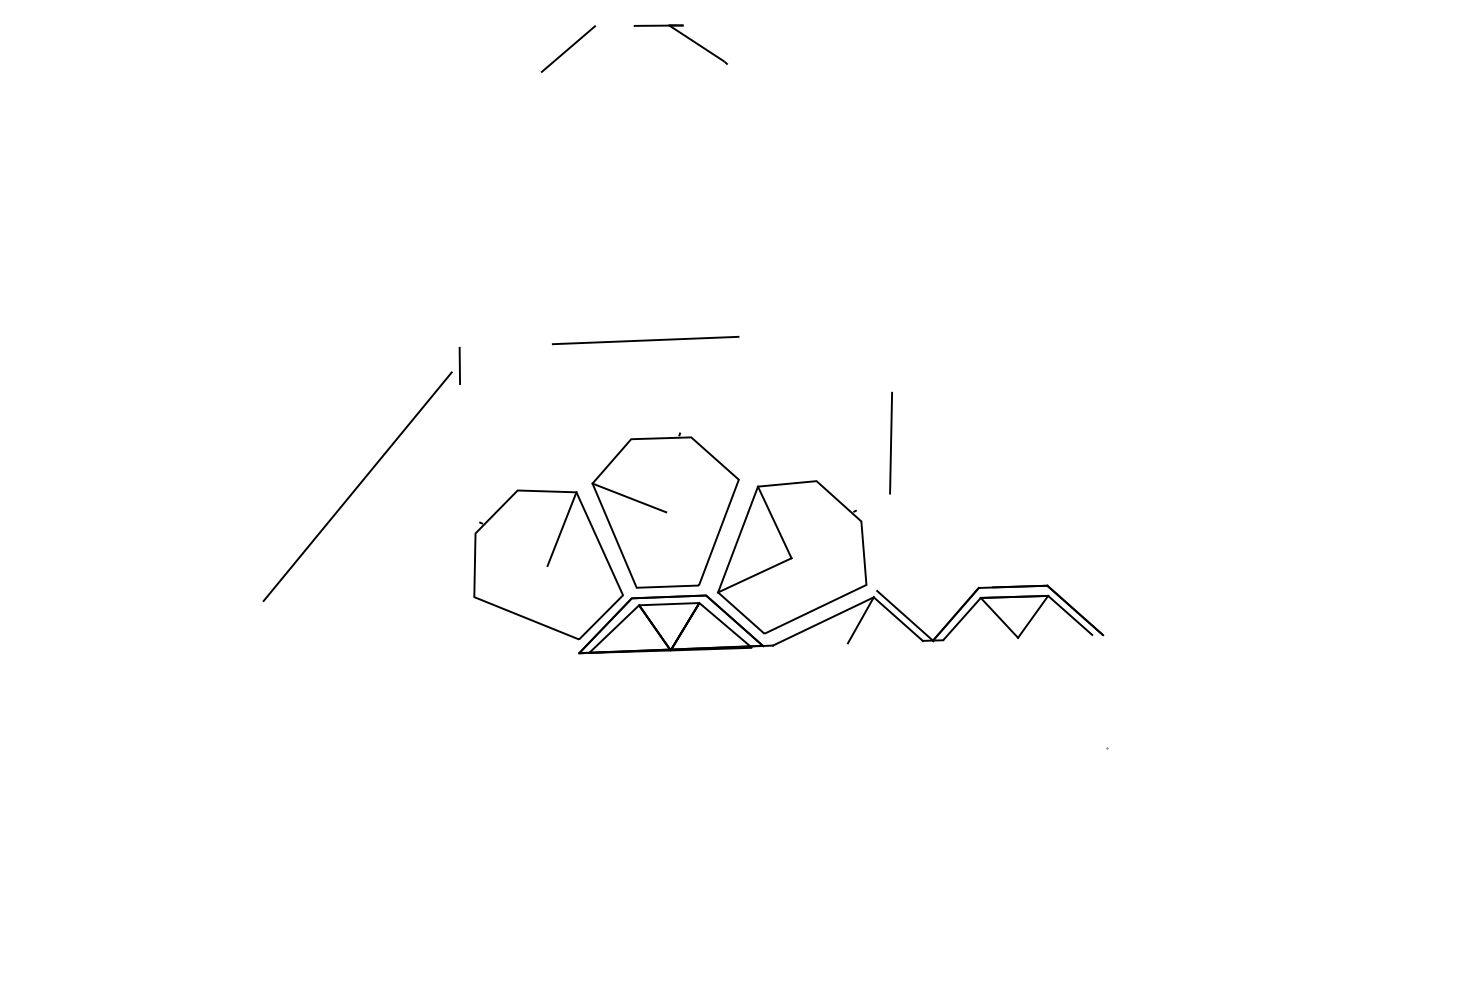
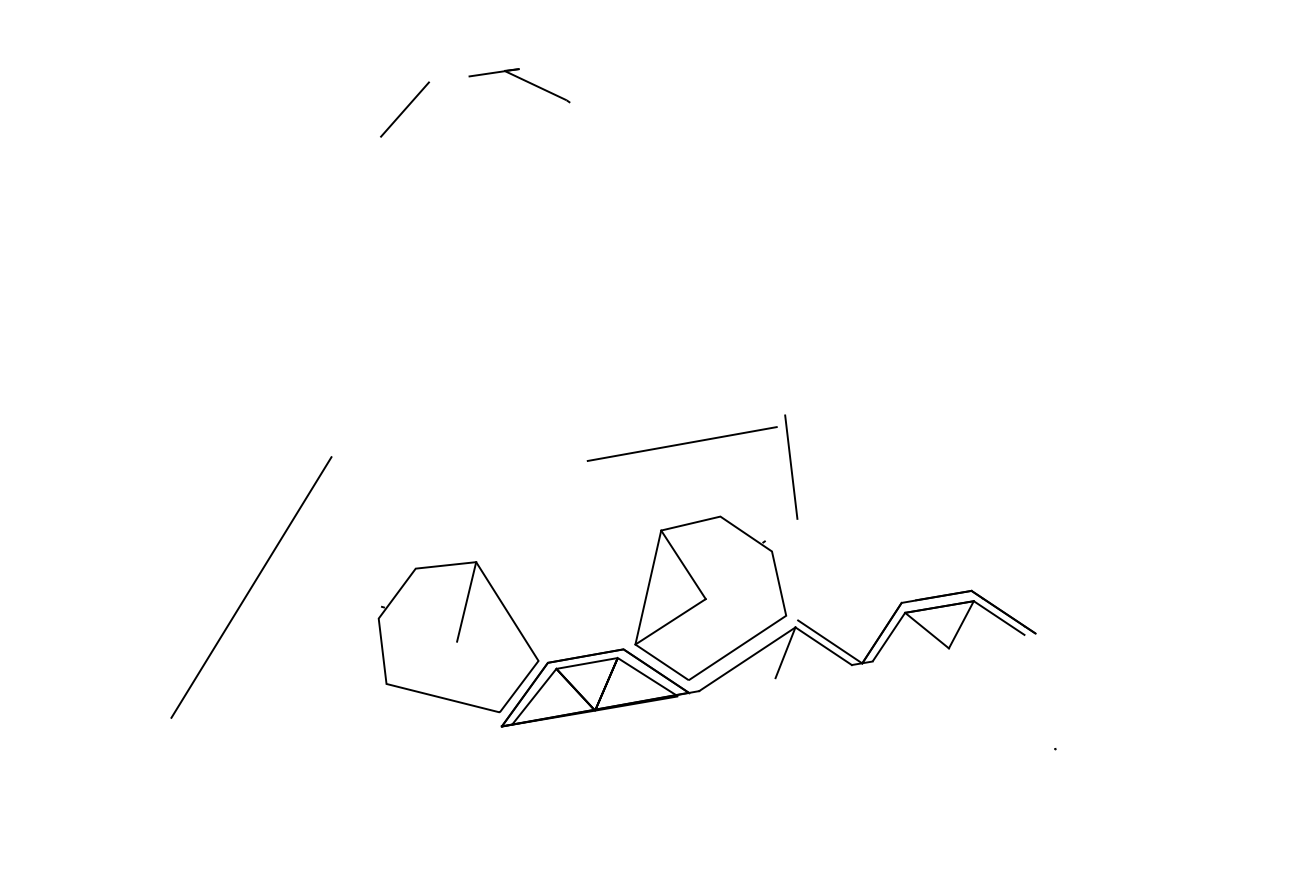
line: (645, 340) -> (682, 444), moved
line: (459, 365) -> (338, 448), removed
part: (665, 510) -> (569, 568), removed

